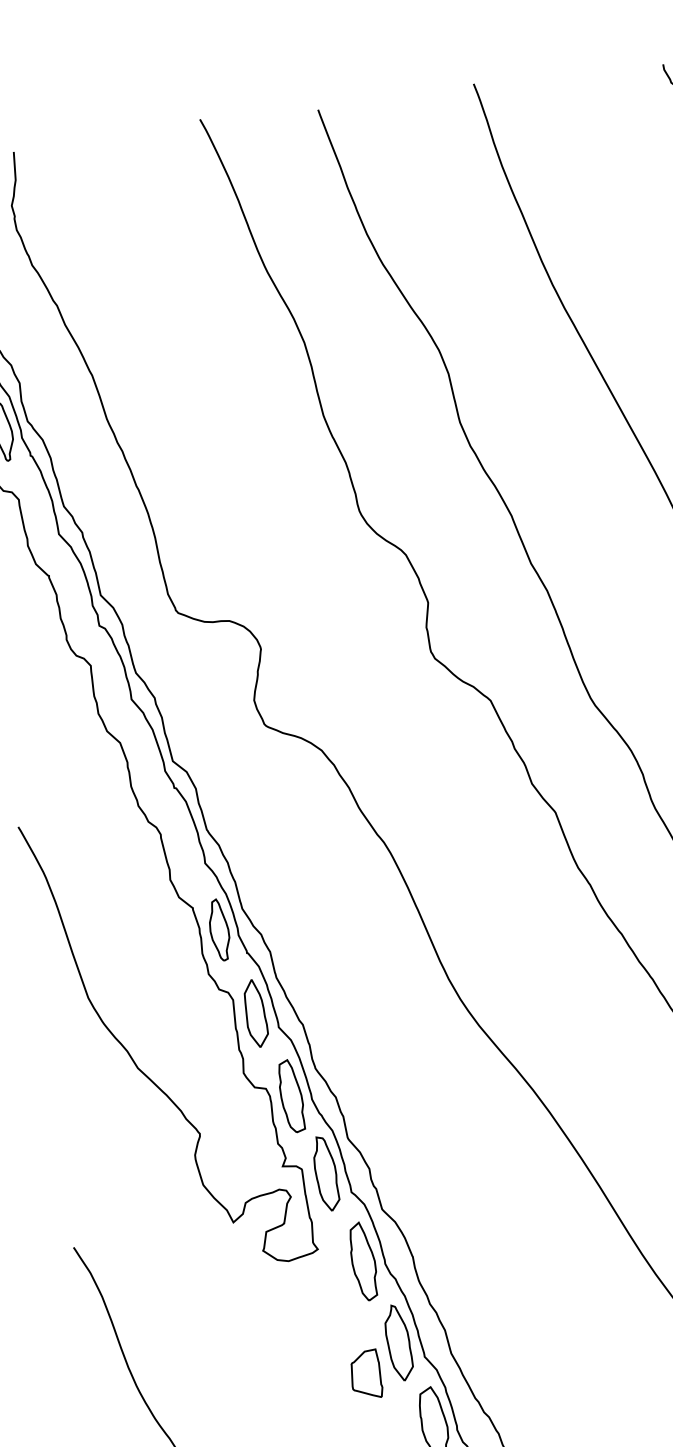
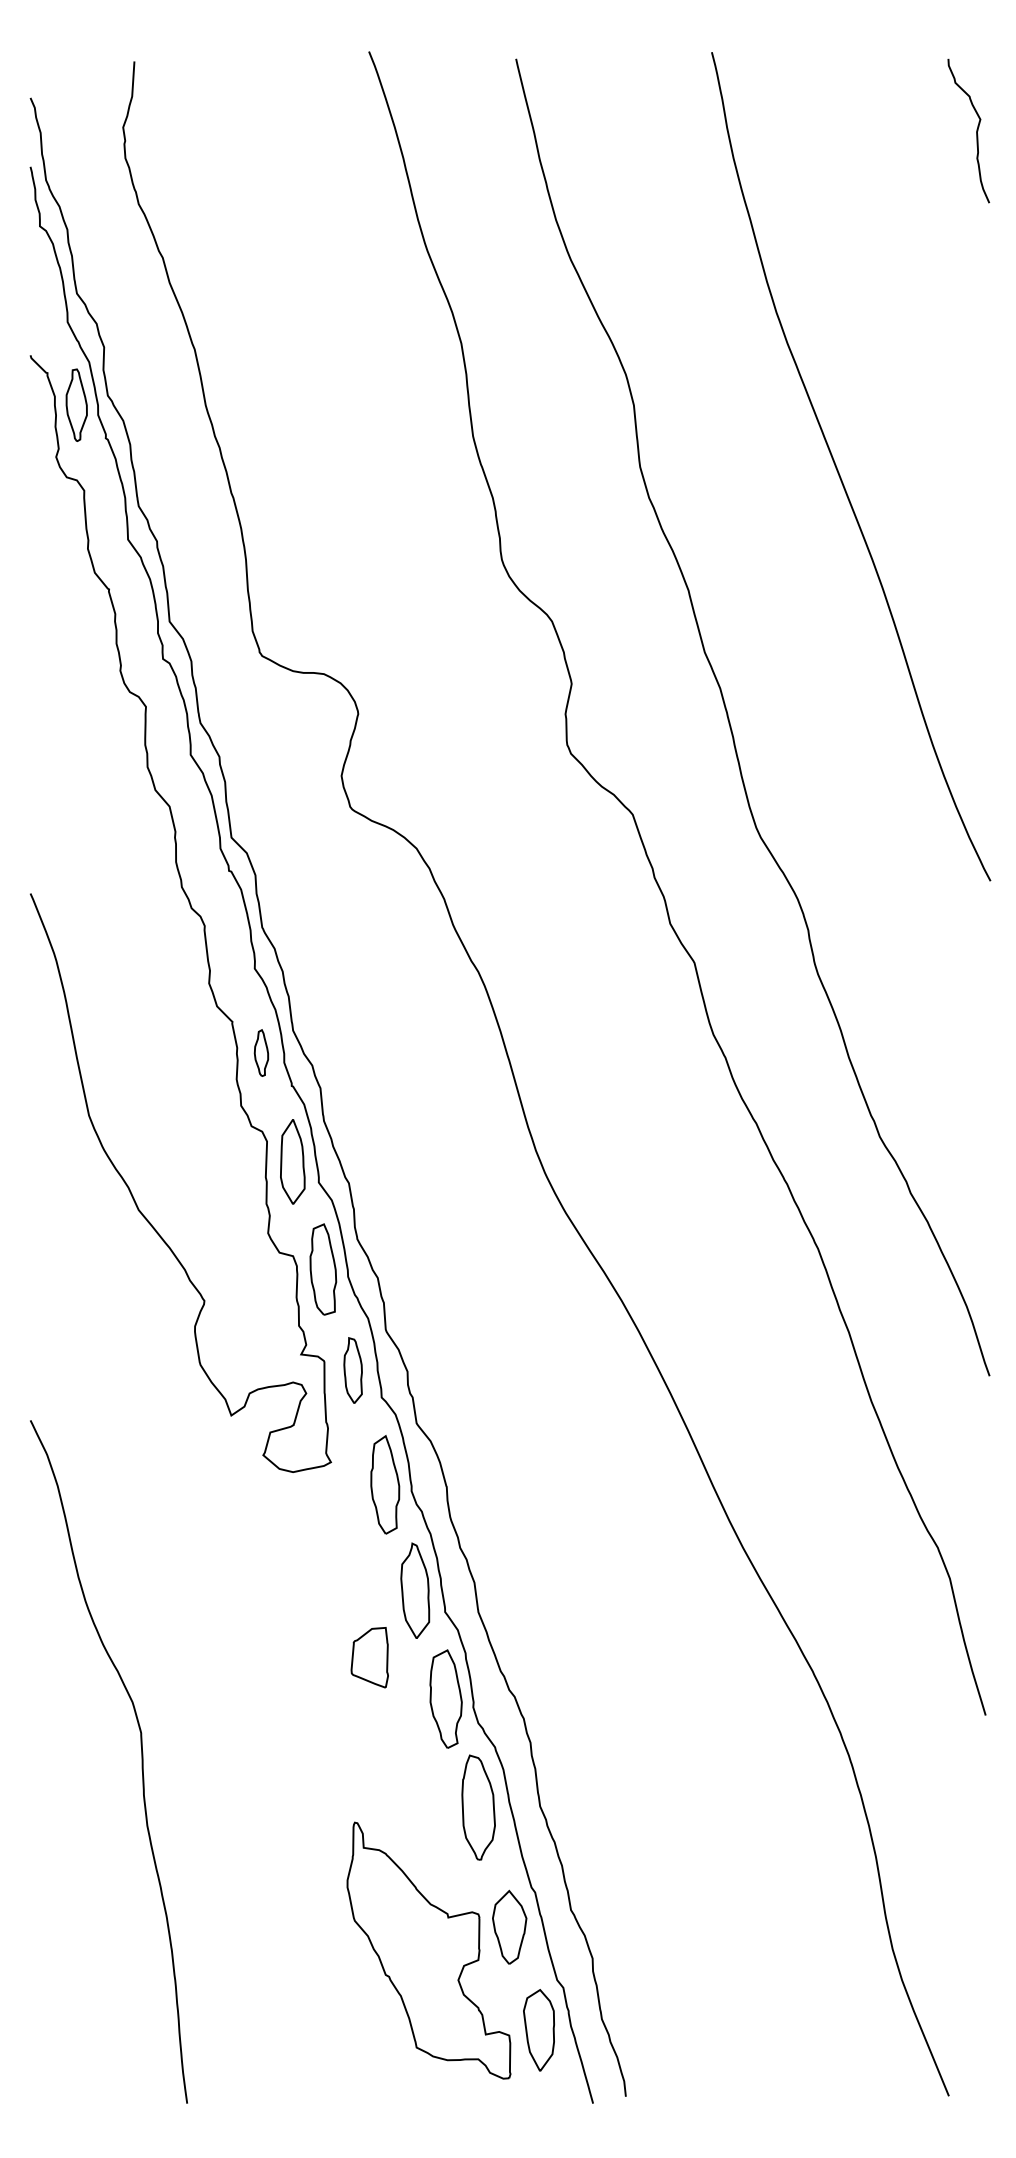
part: (219, 929) -> (261, 1052), size x0.6
part: (325, 1173) -> (352, 1370), size x0.7
part: (365, 1374) -> (369, 1657), moved

